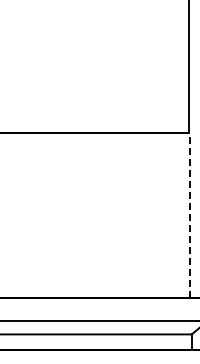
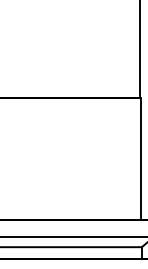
line: (190, 214) -> (140, 158), dashed -> solid

